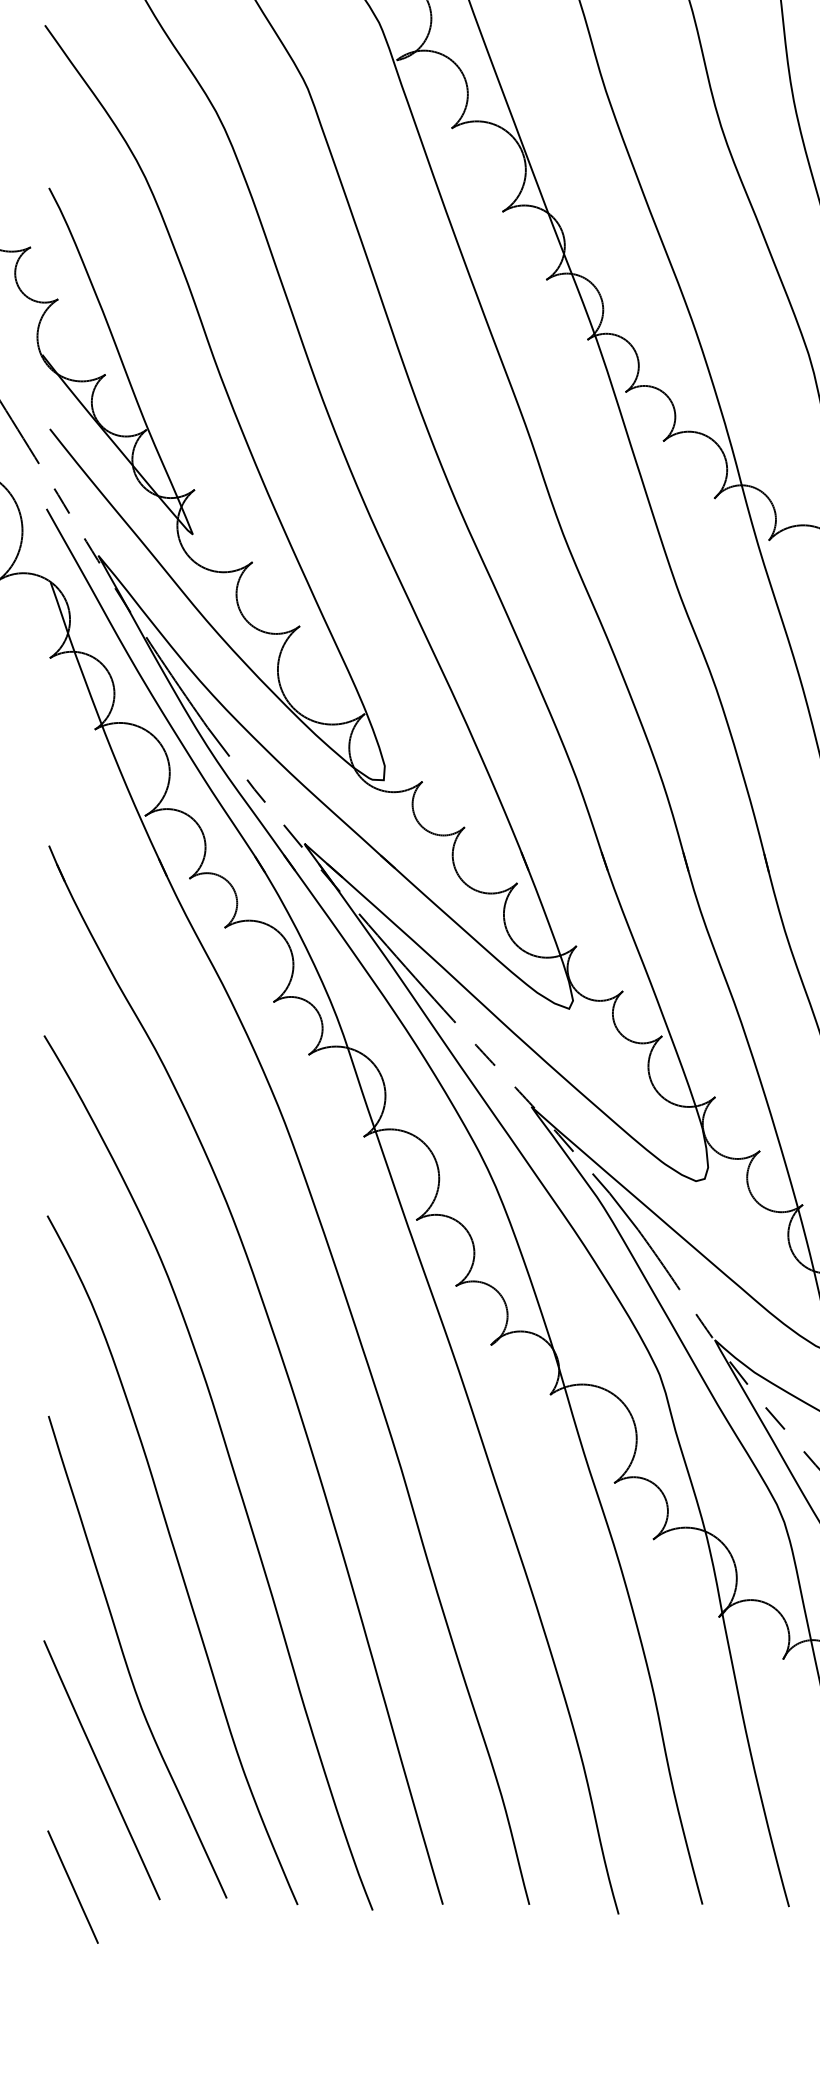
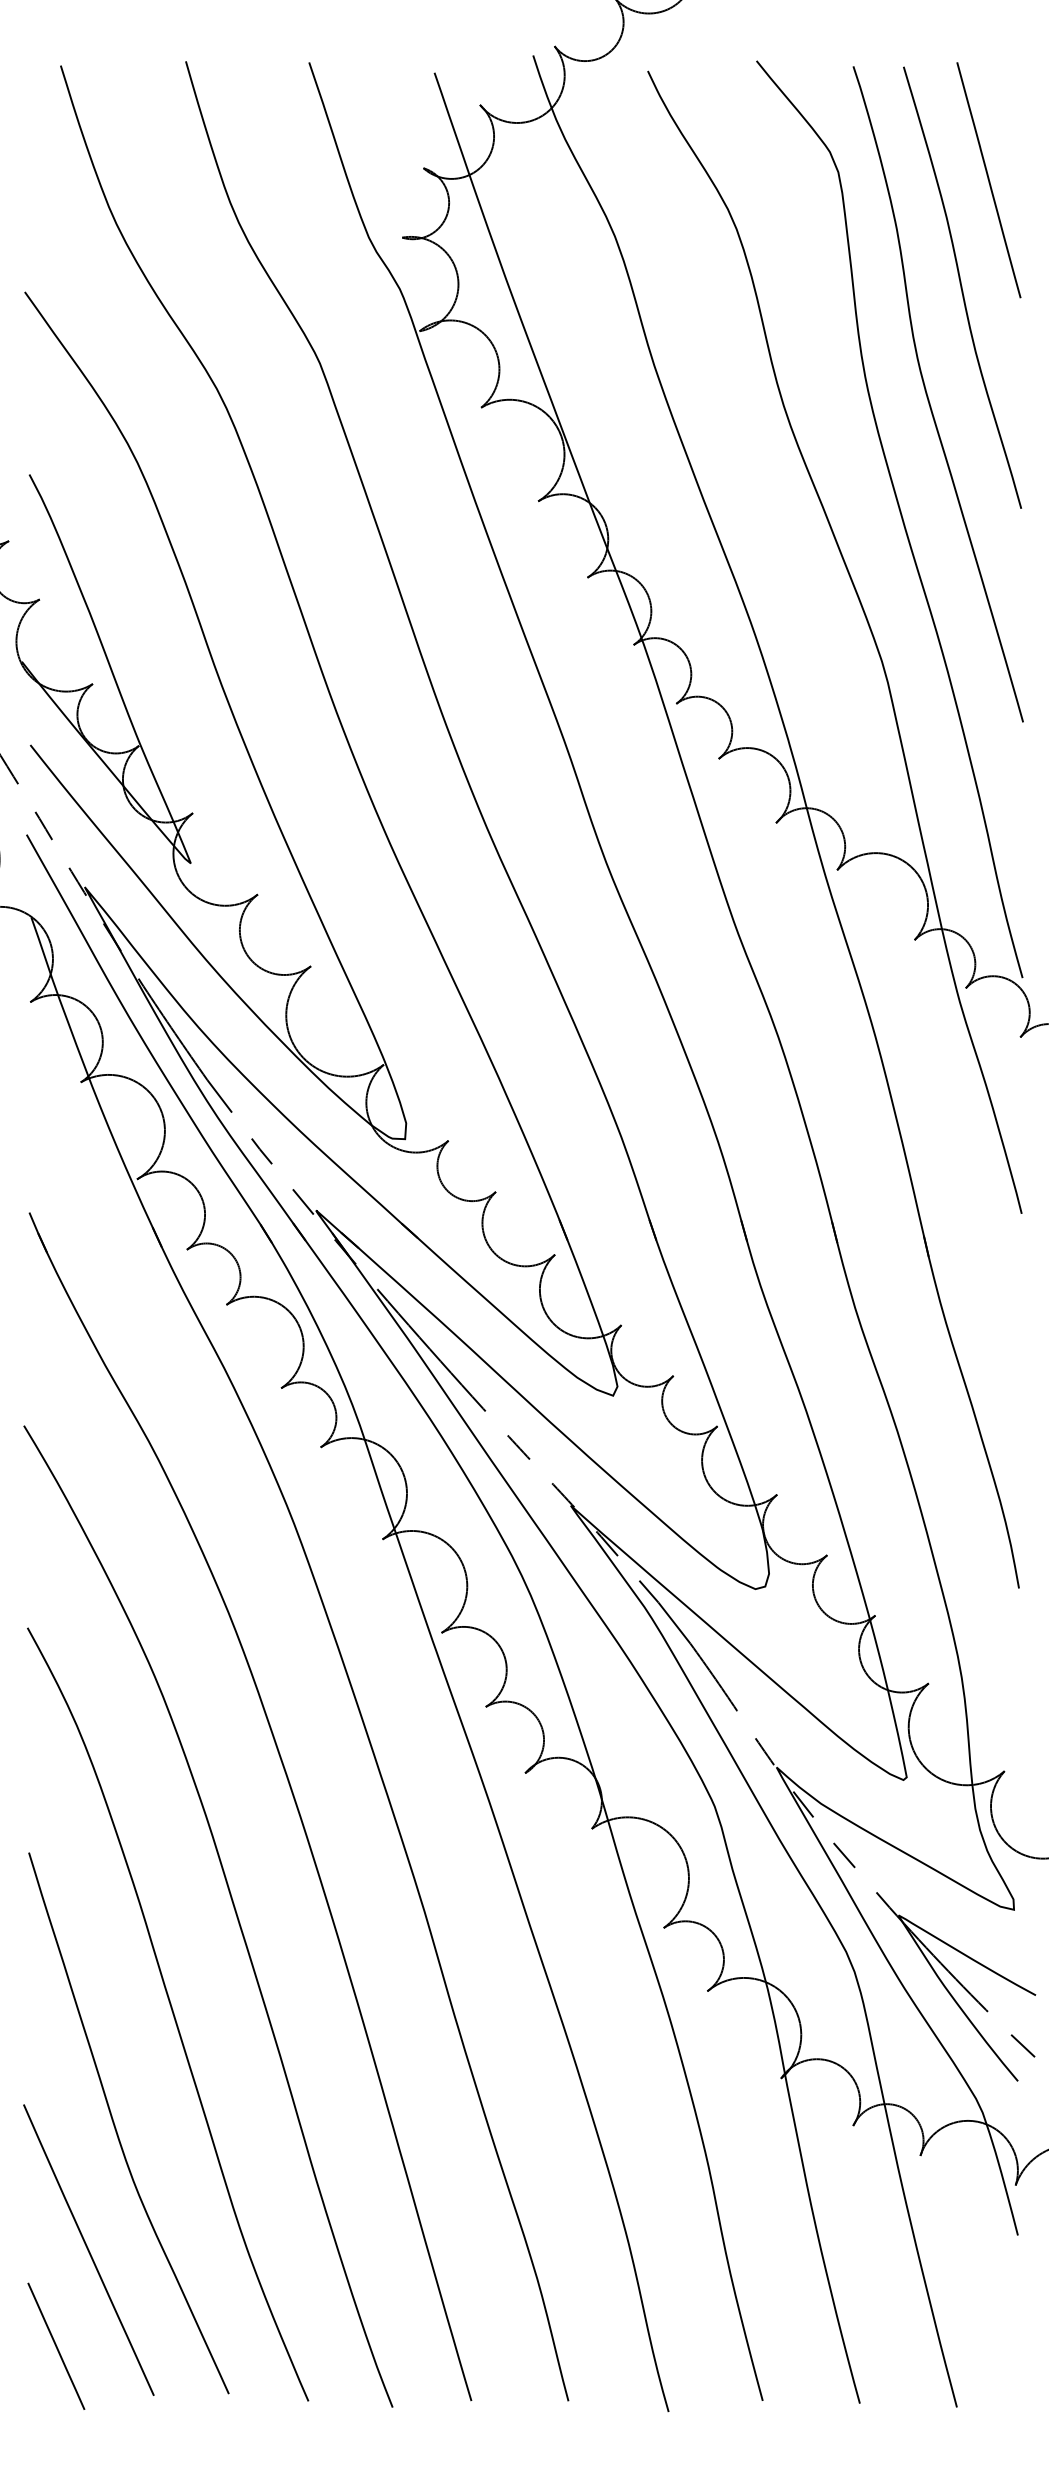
line: (73, 1886) -> (56, 2345), moved

